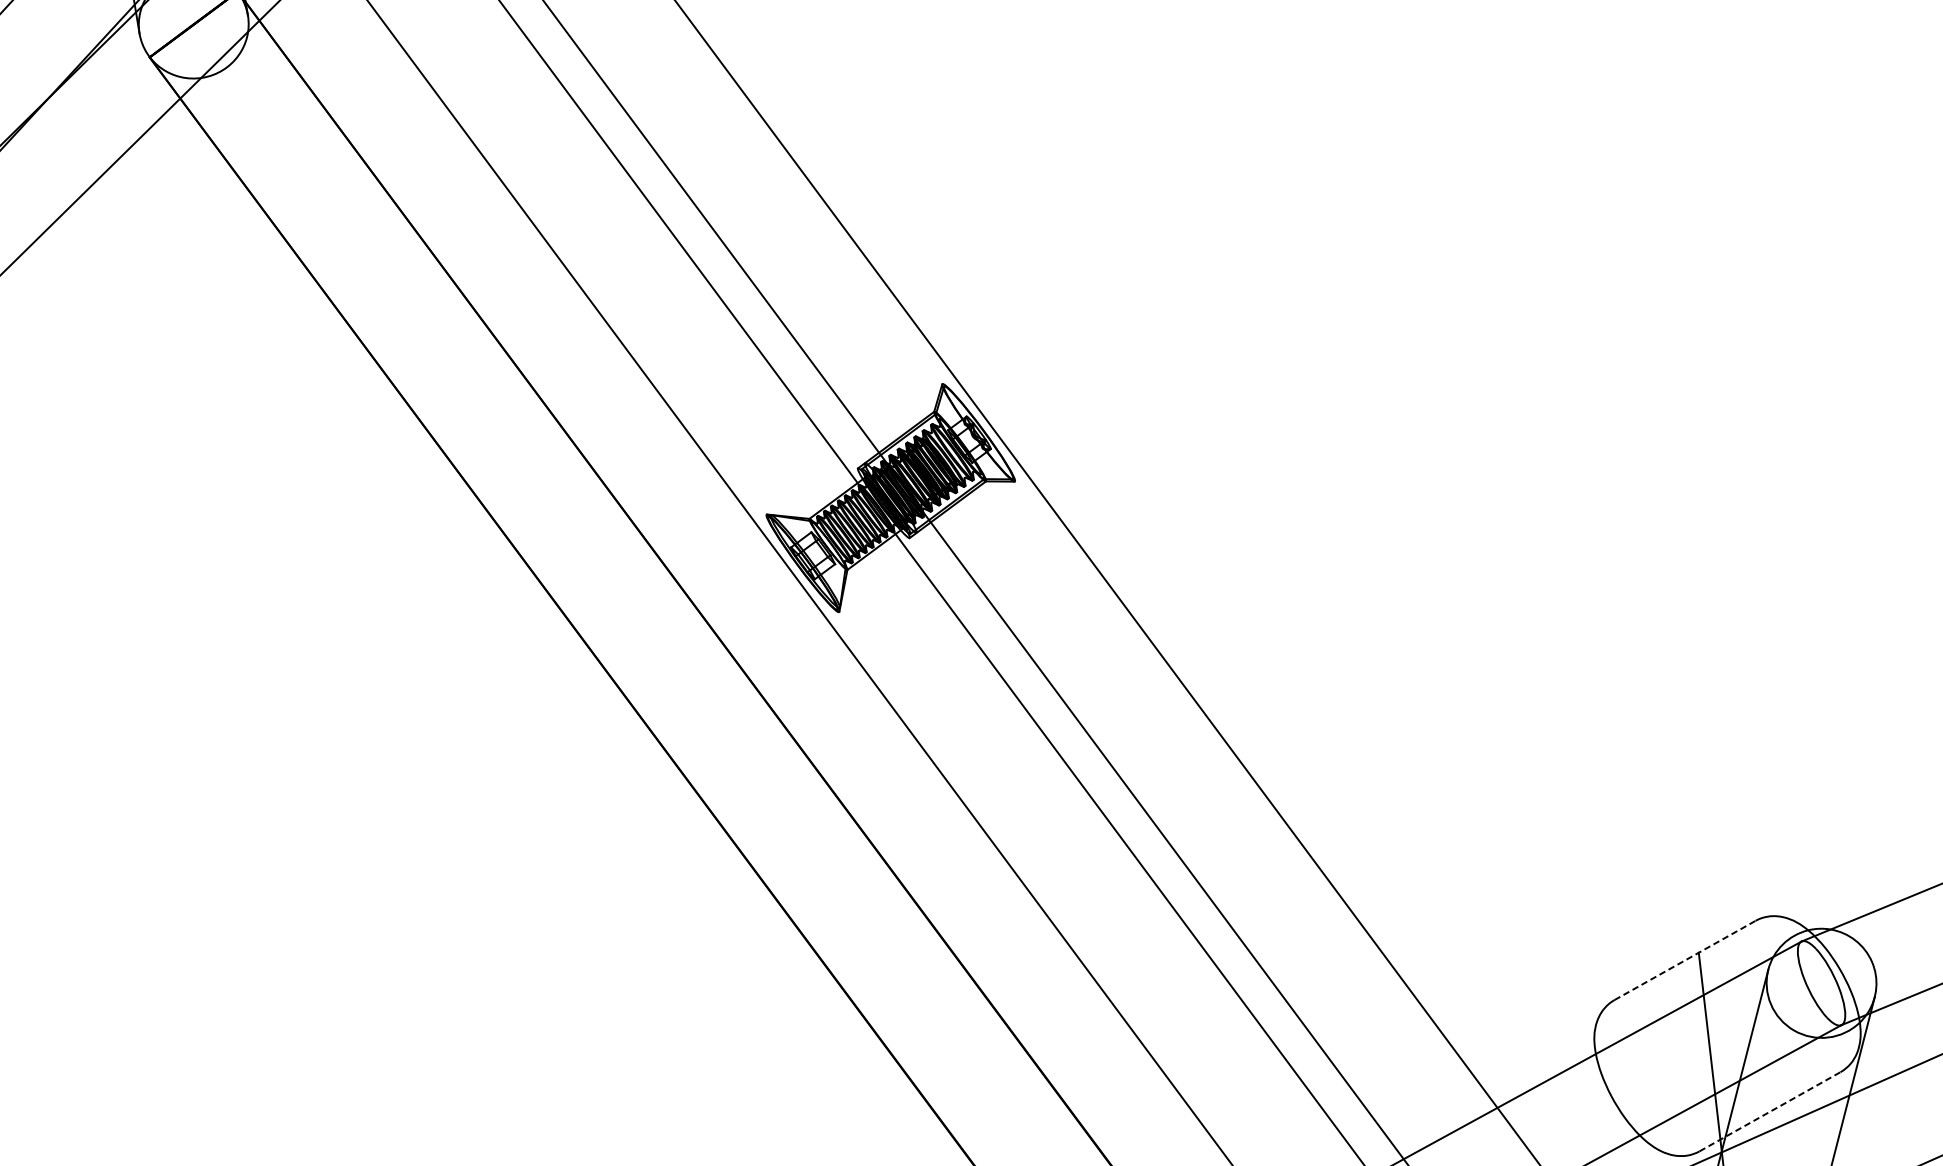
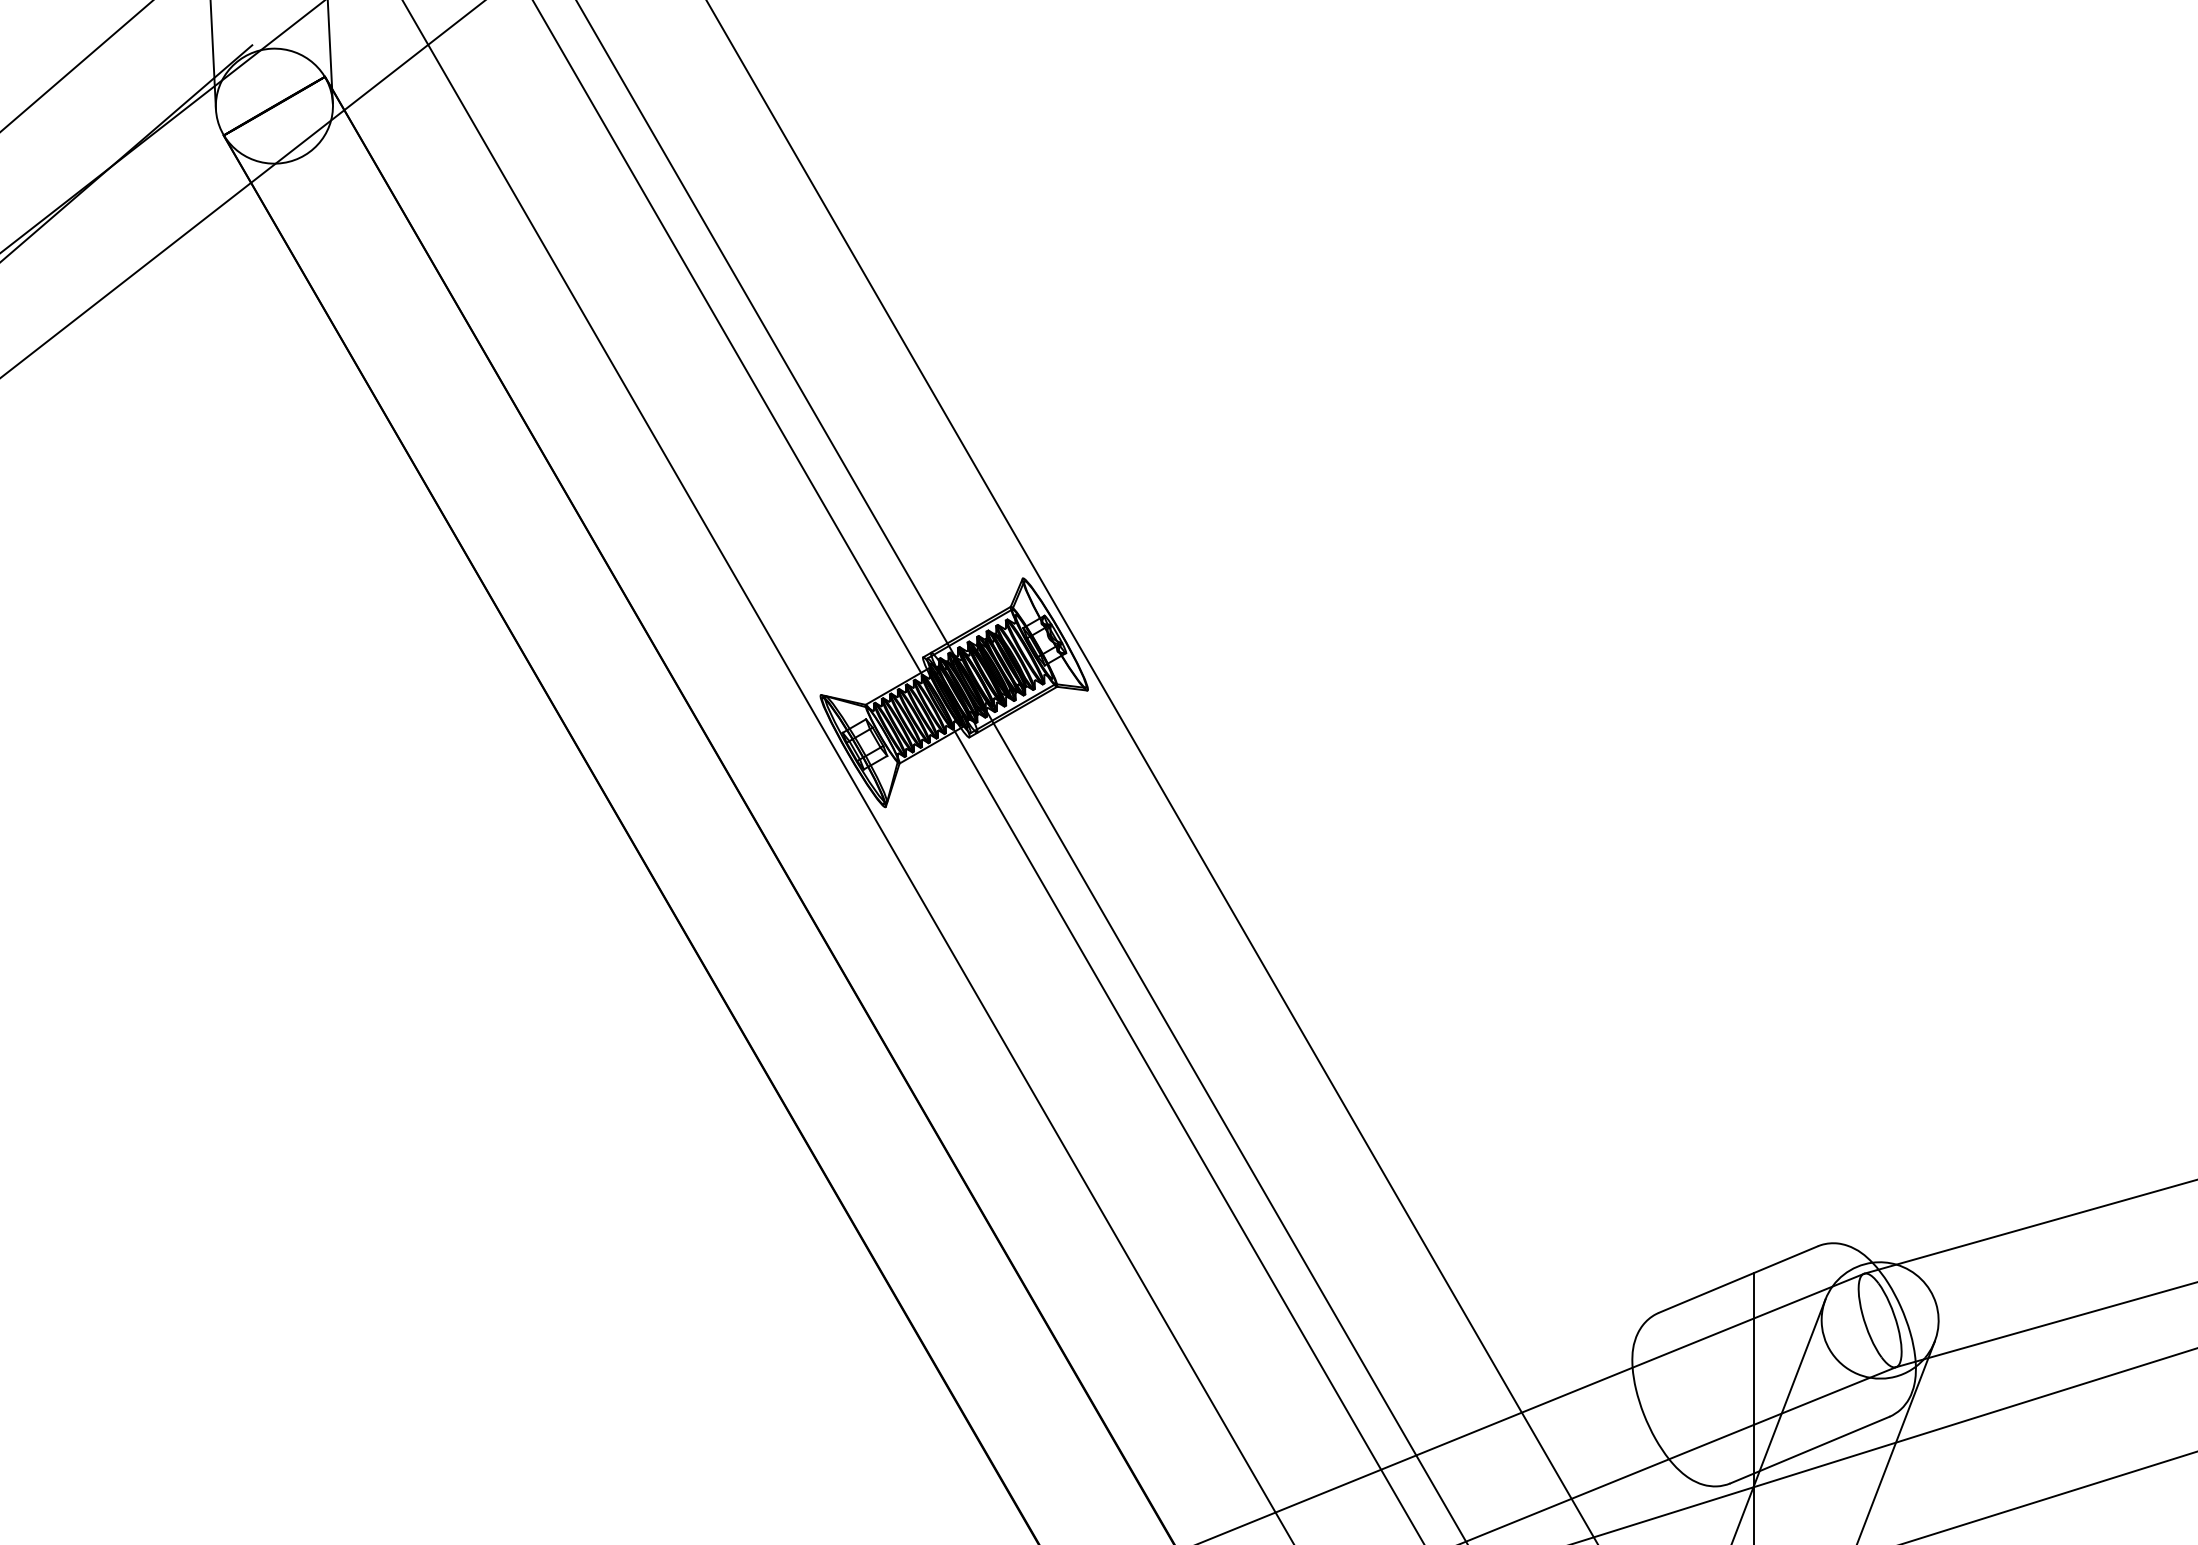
line: (1685, 960) -> (1738, 1279), dashed -> solid
line: (1770, 1111) -> (1810, 1449), dashed -> solid

